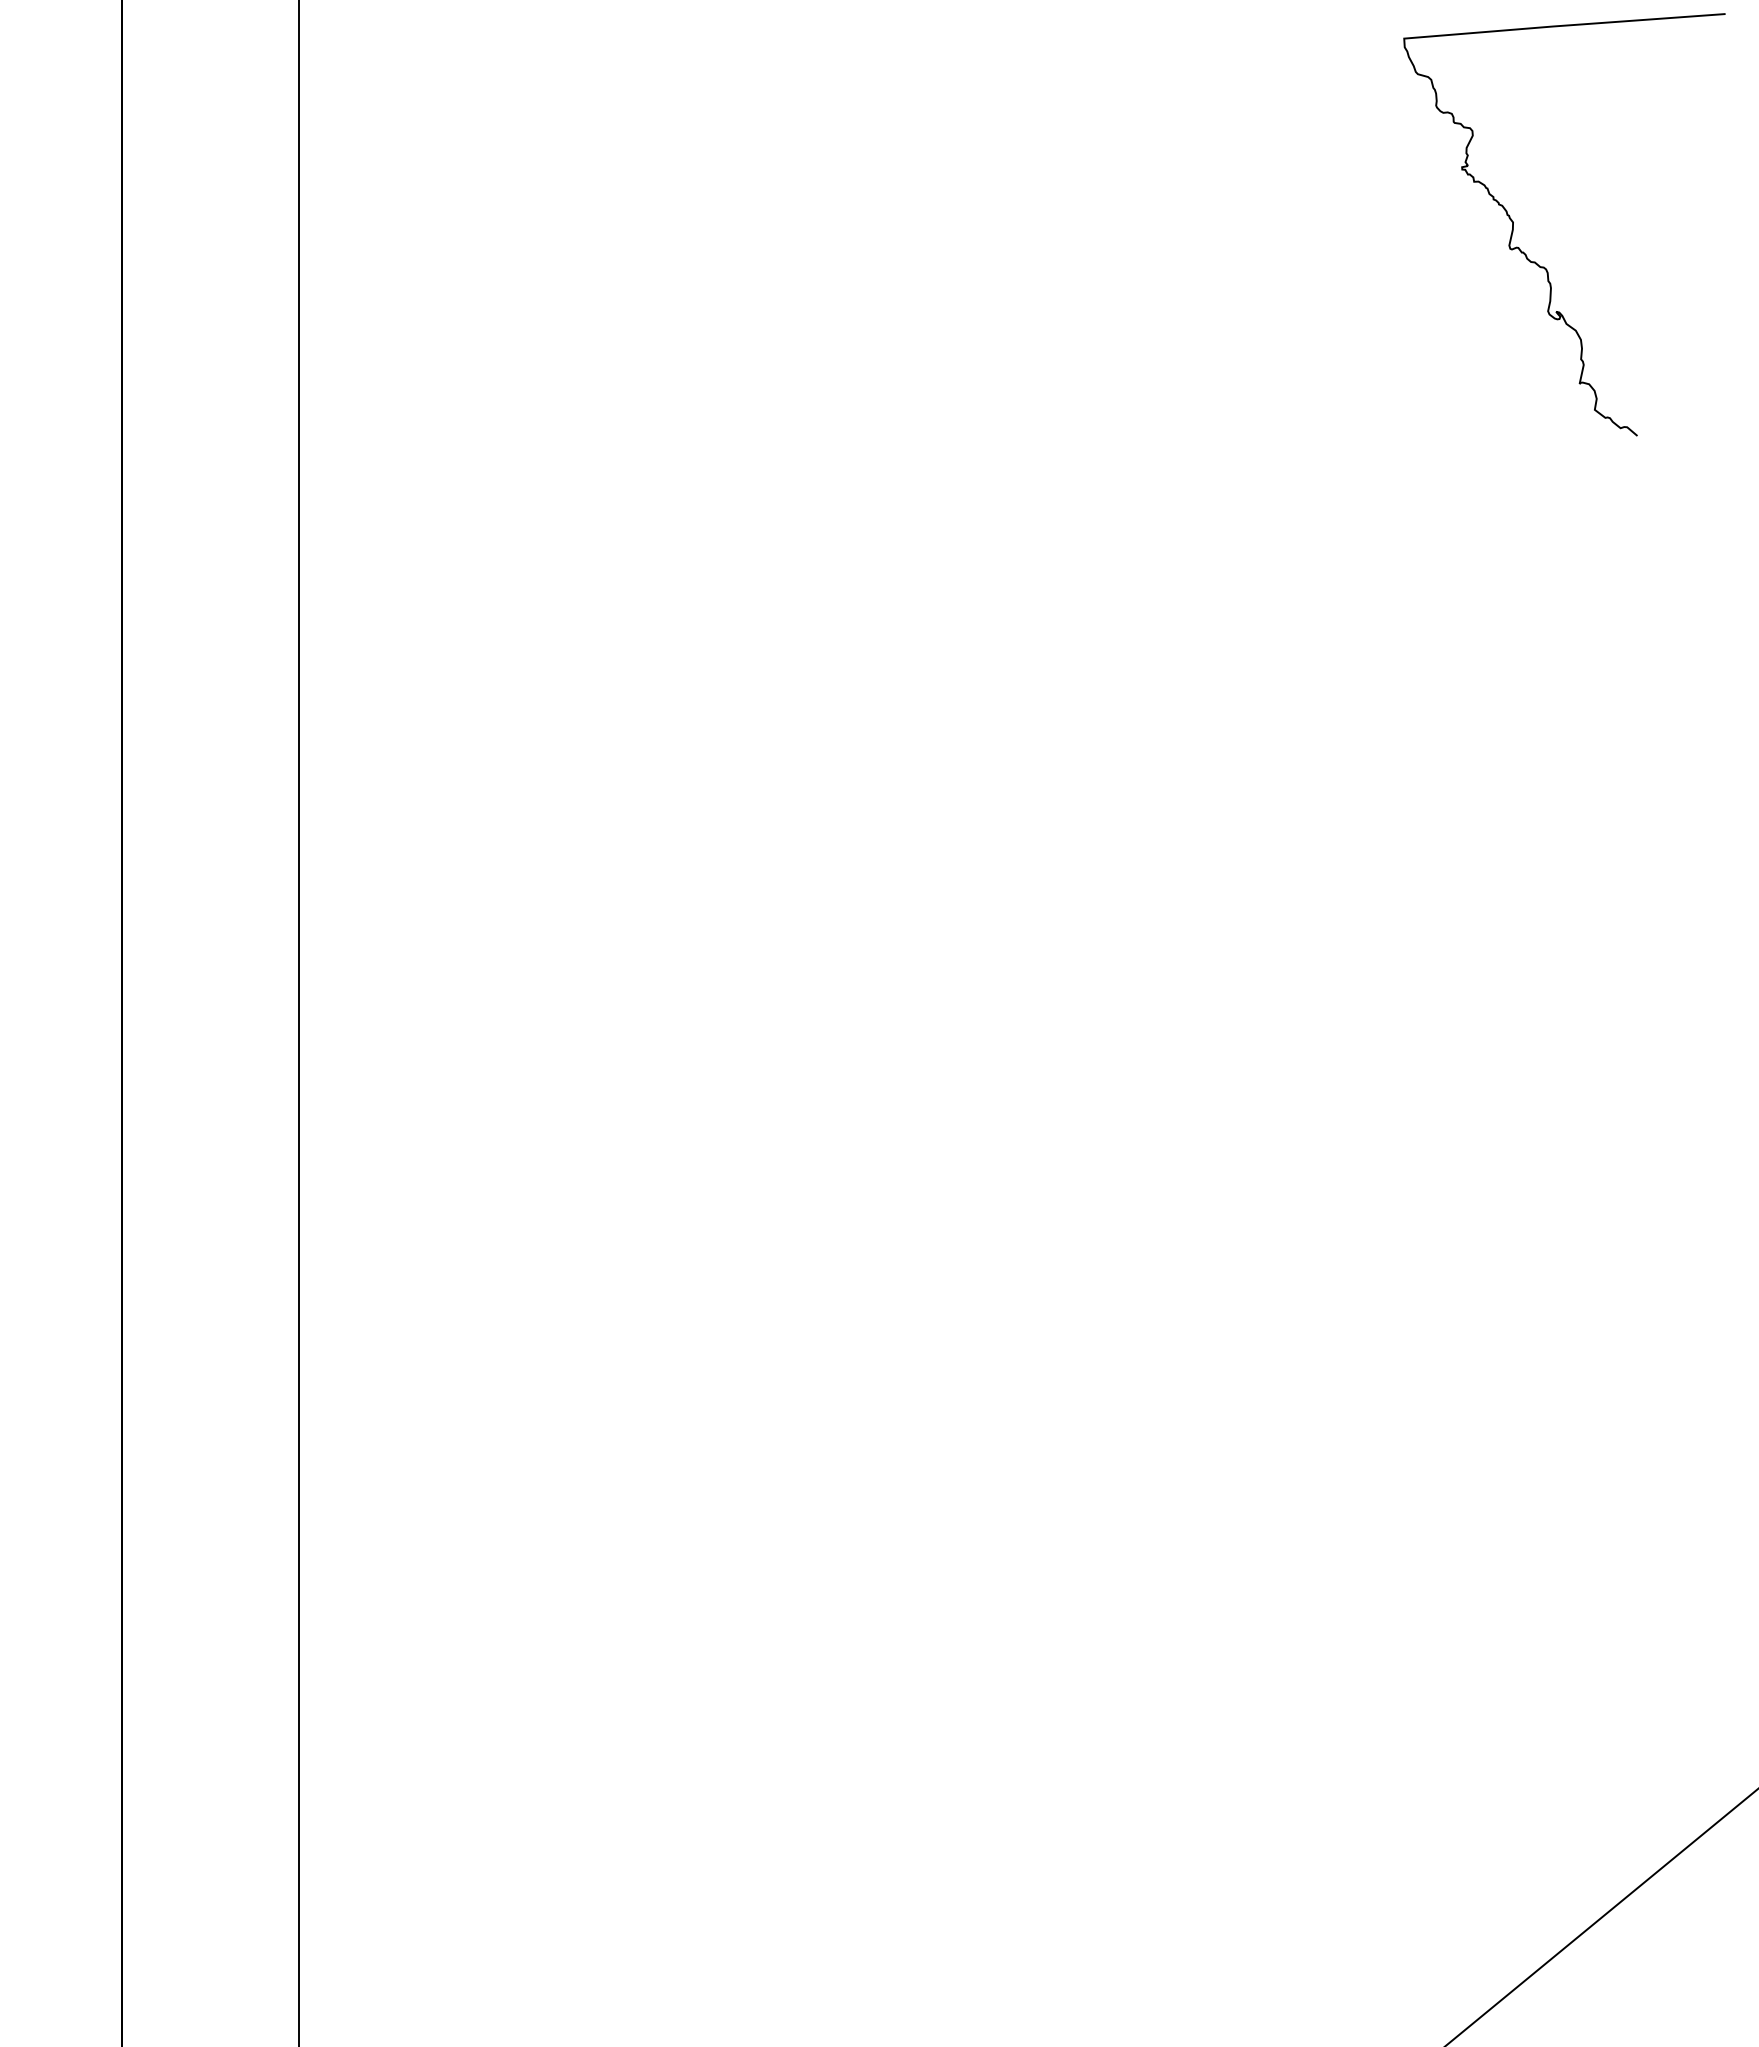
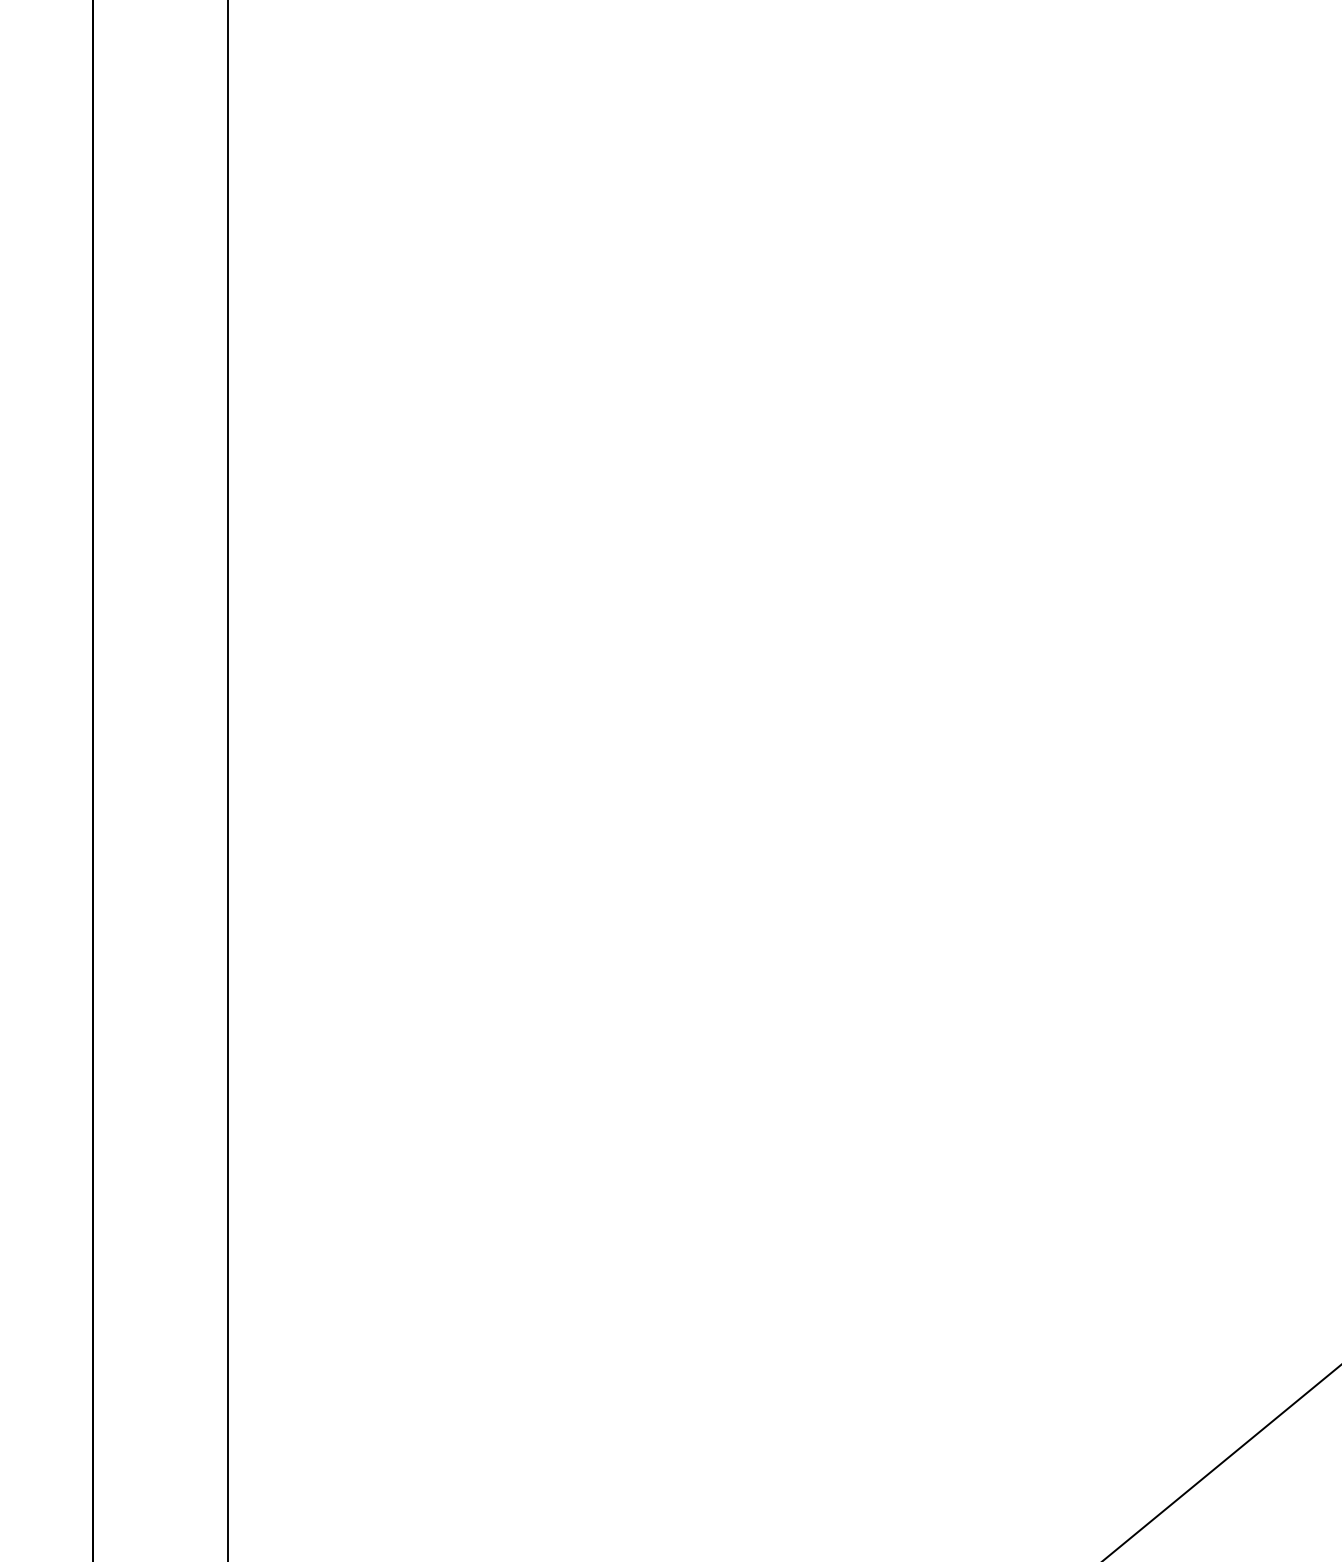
curve: (1544, 266) -> (1178, 203), removed

